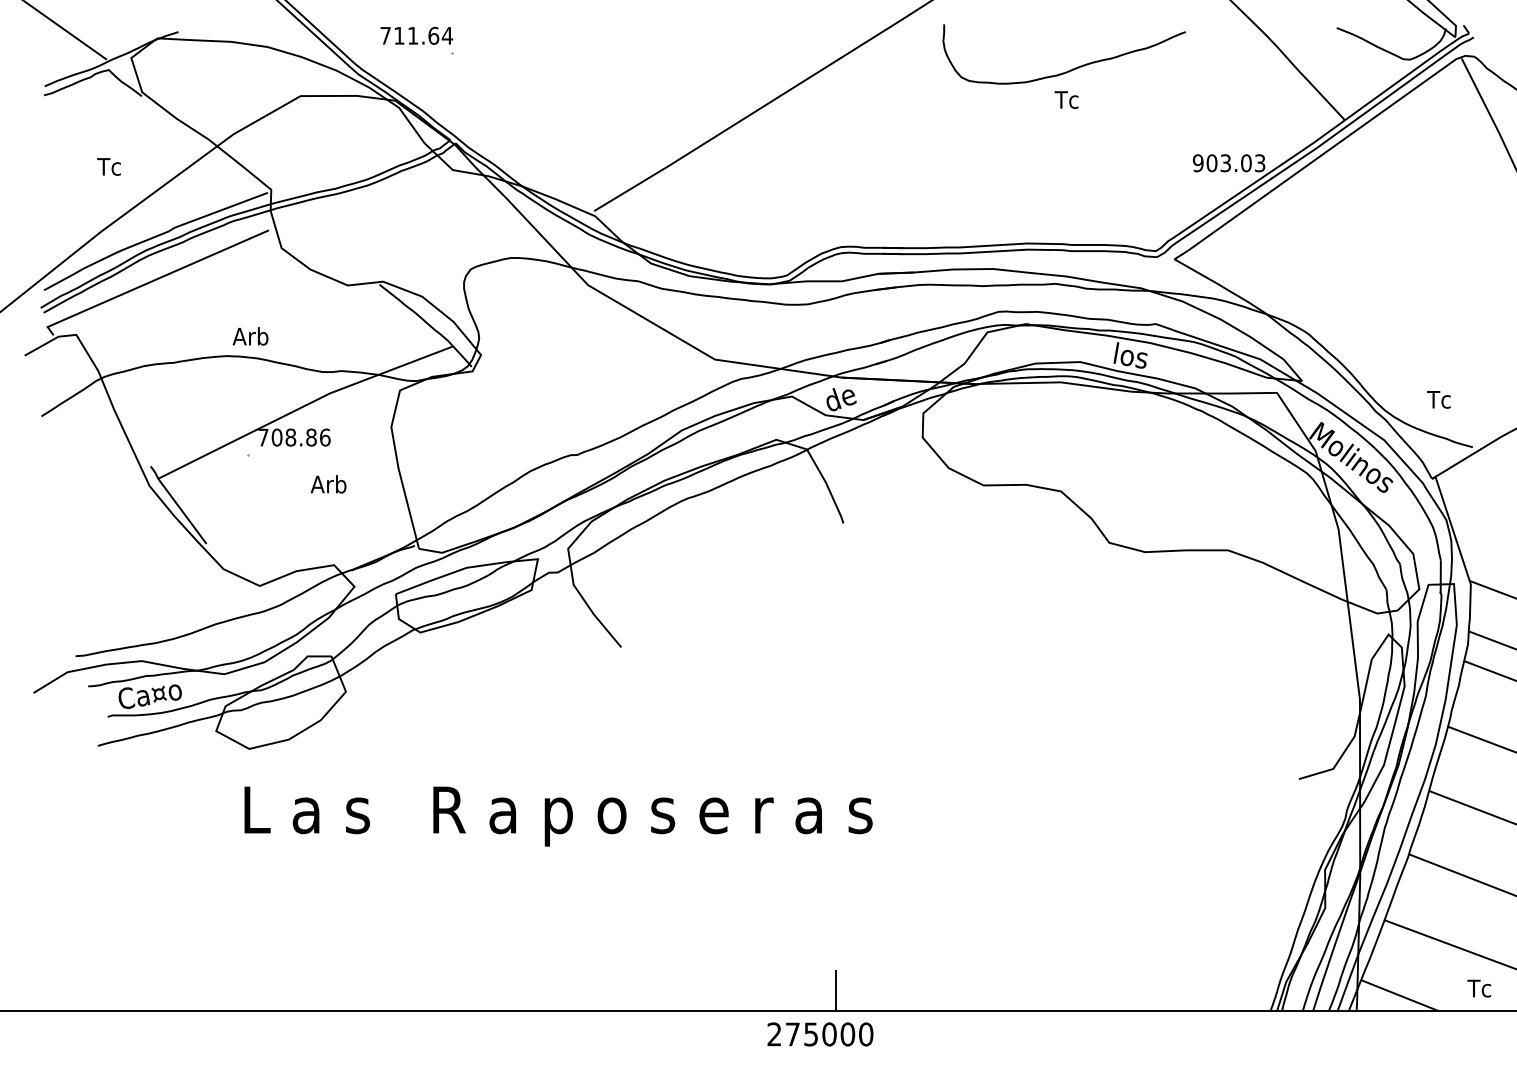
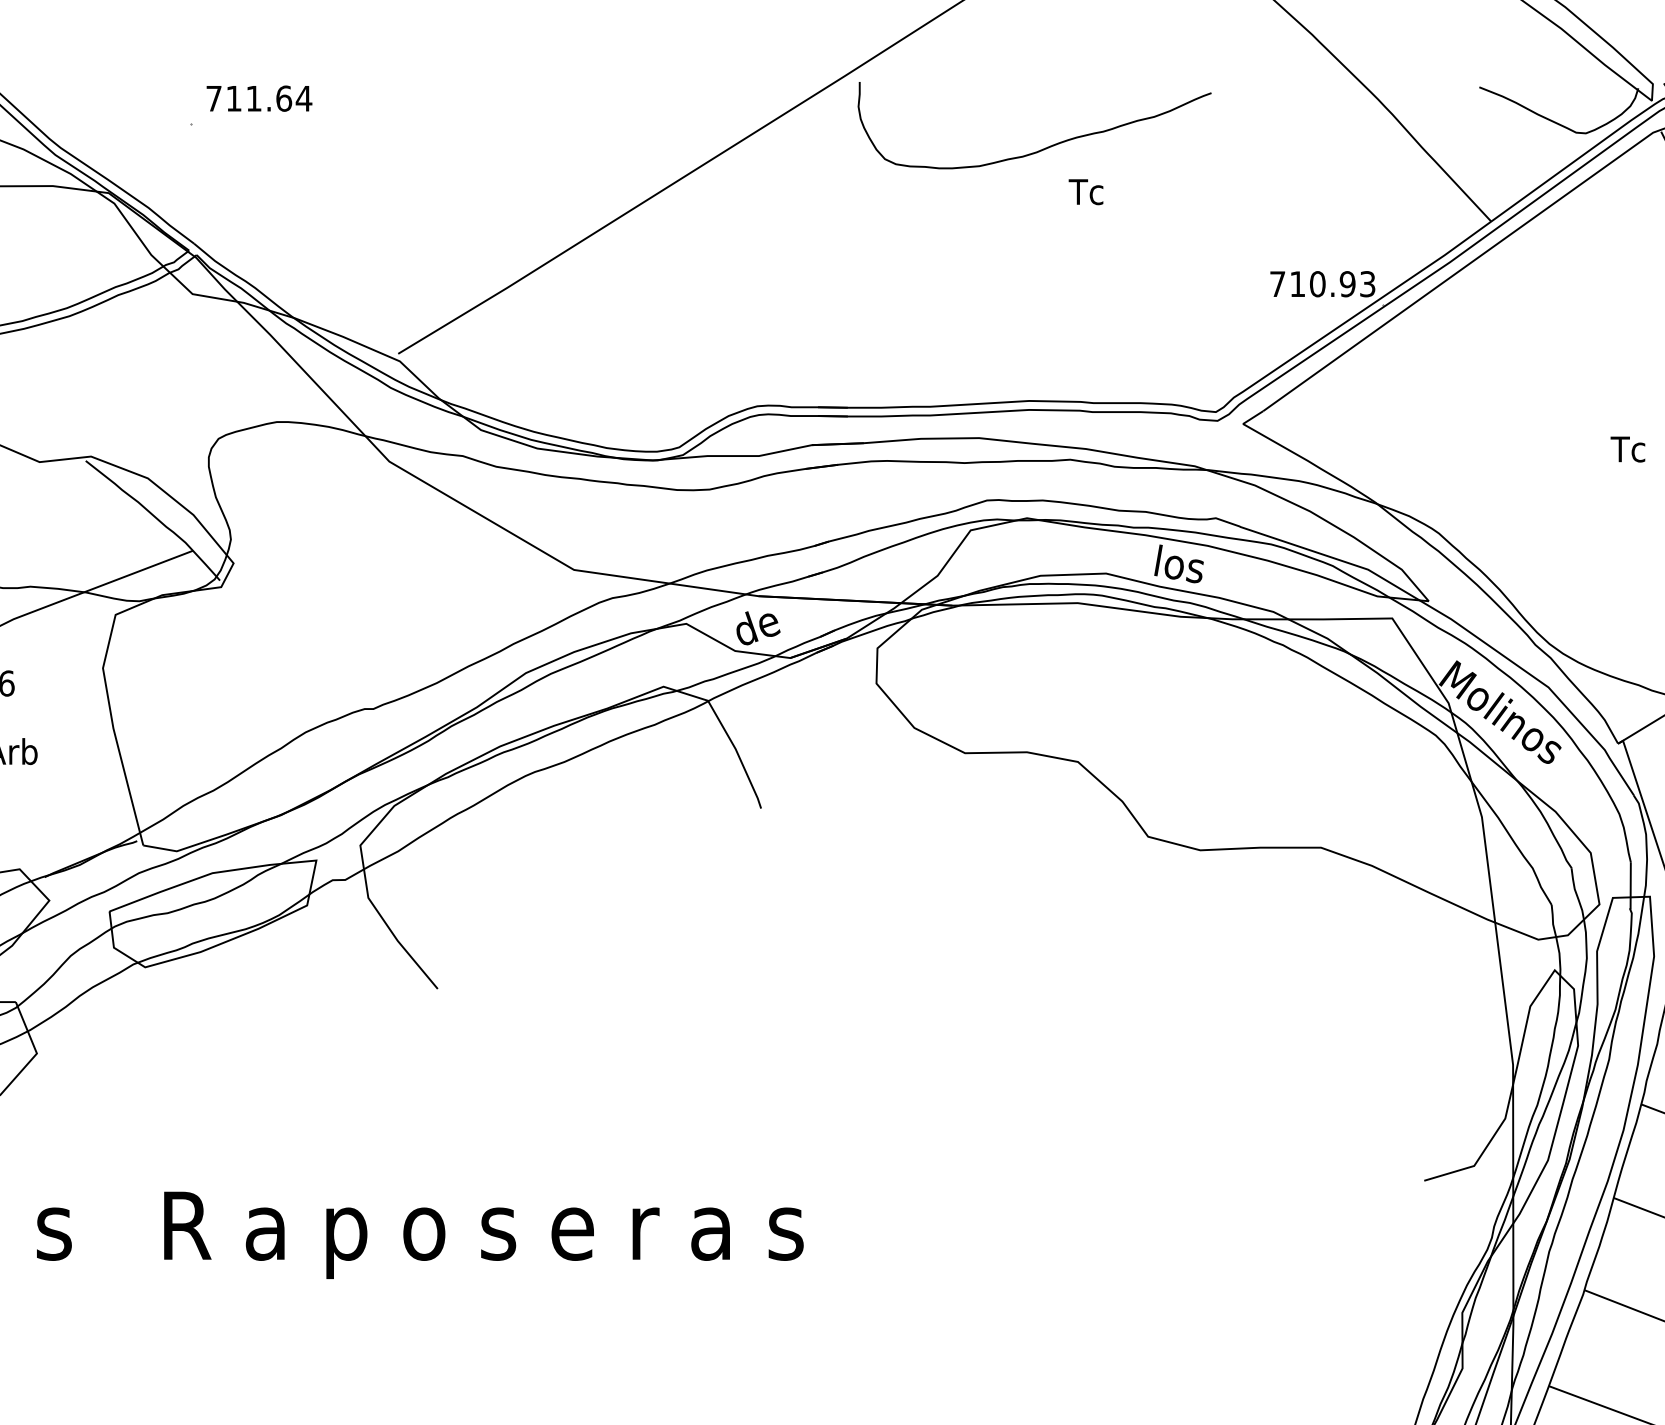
text: (416, 35) -> (258, 98), moved
curve: (1070, 69) -> (1043, 147), moved
text: (1221, 163) -> (1311, 284), 903.03 -> 710.93
text: (1438, 399) -> (1627, 449), moved

